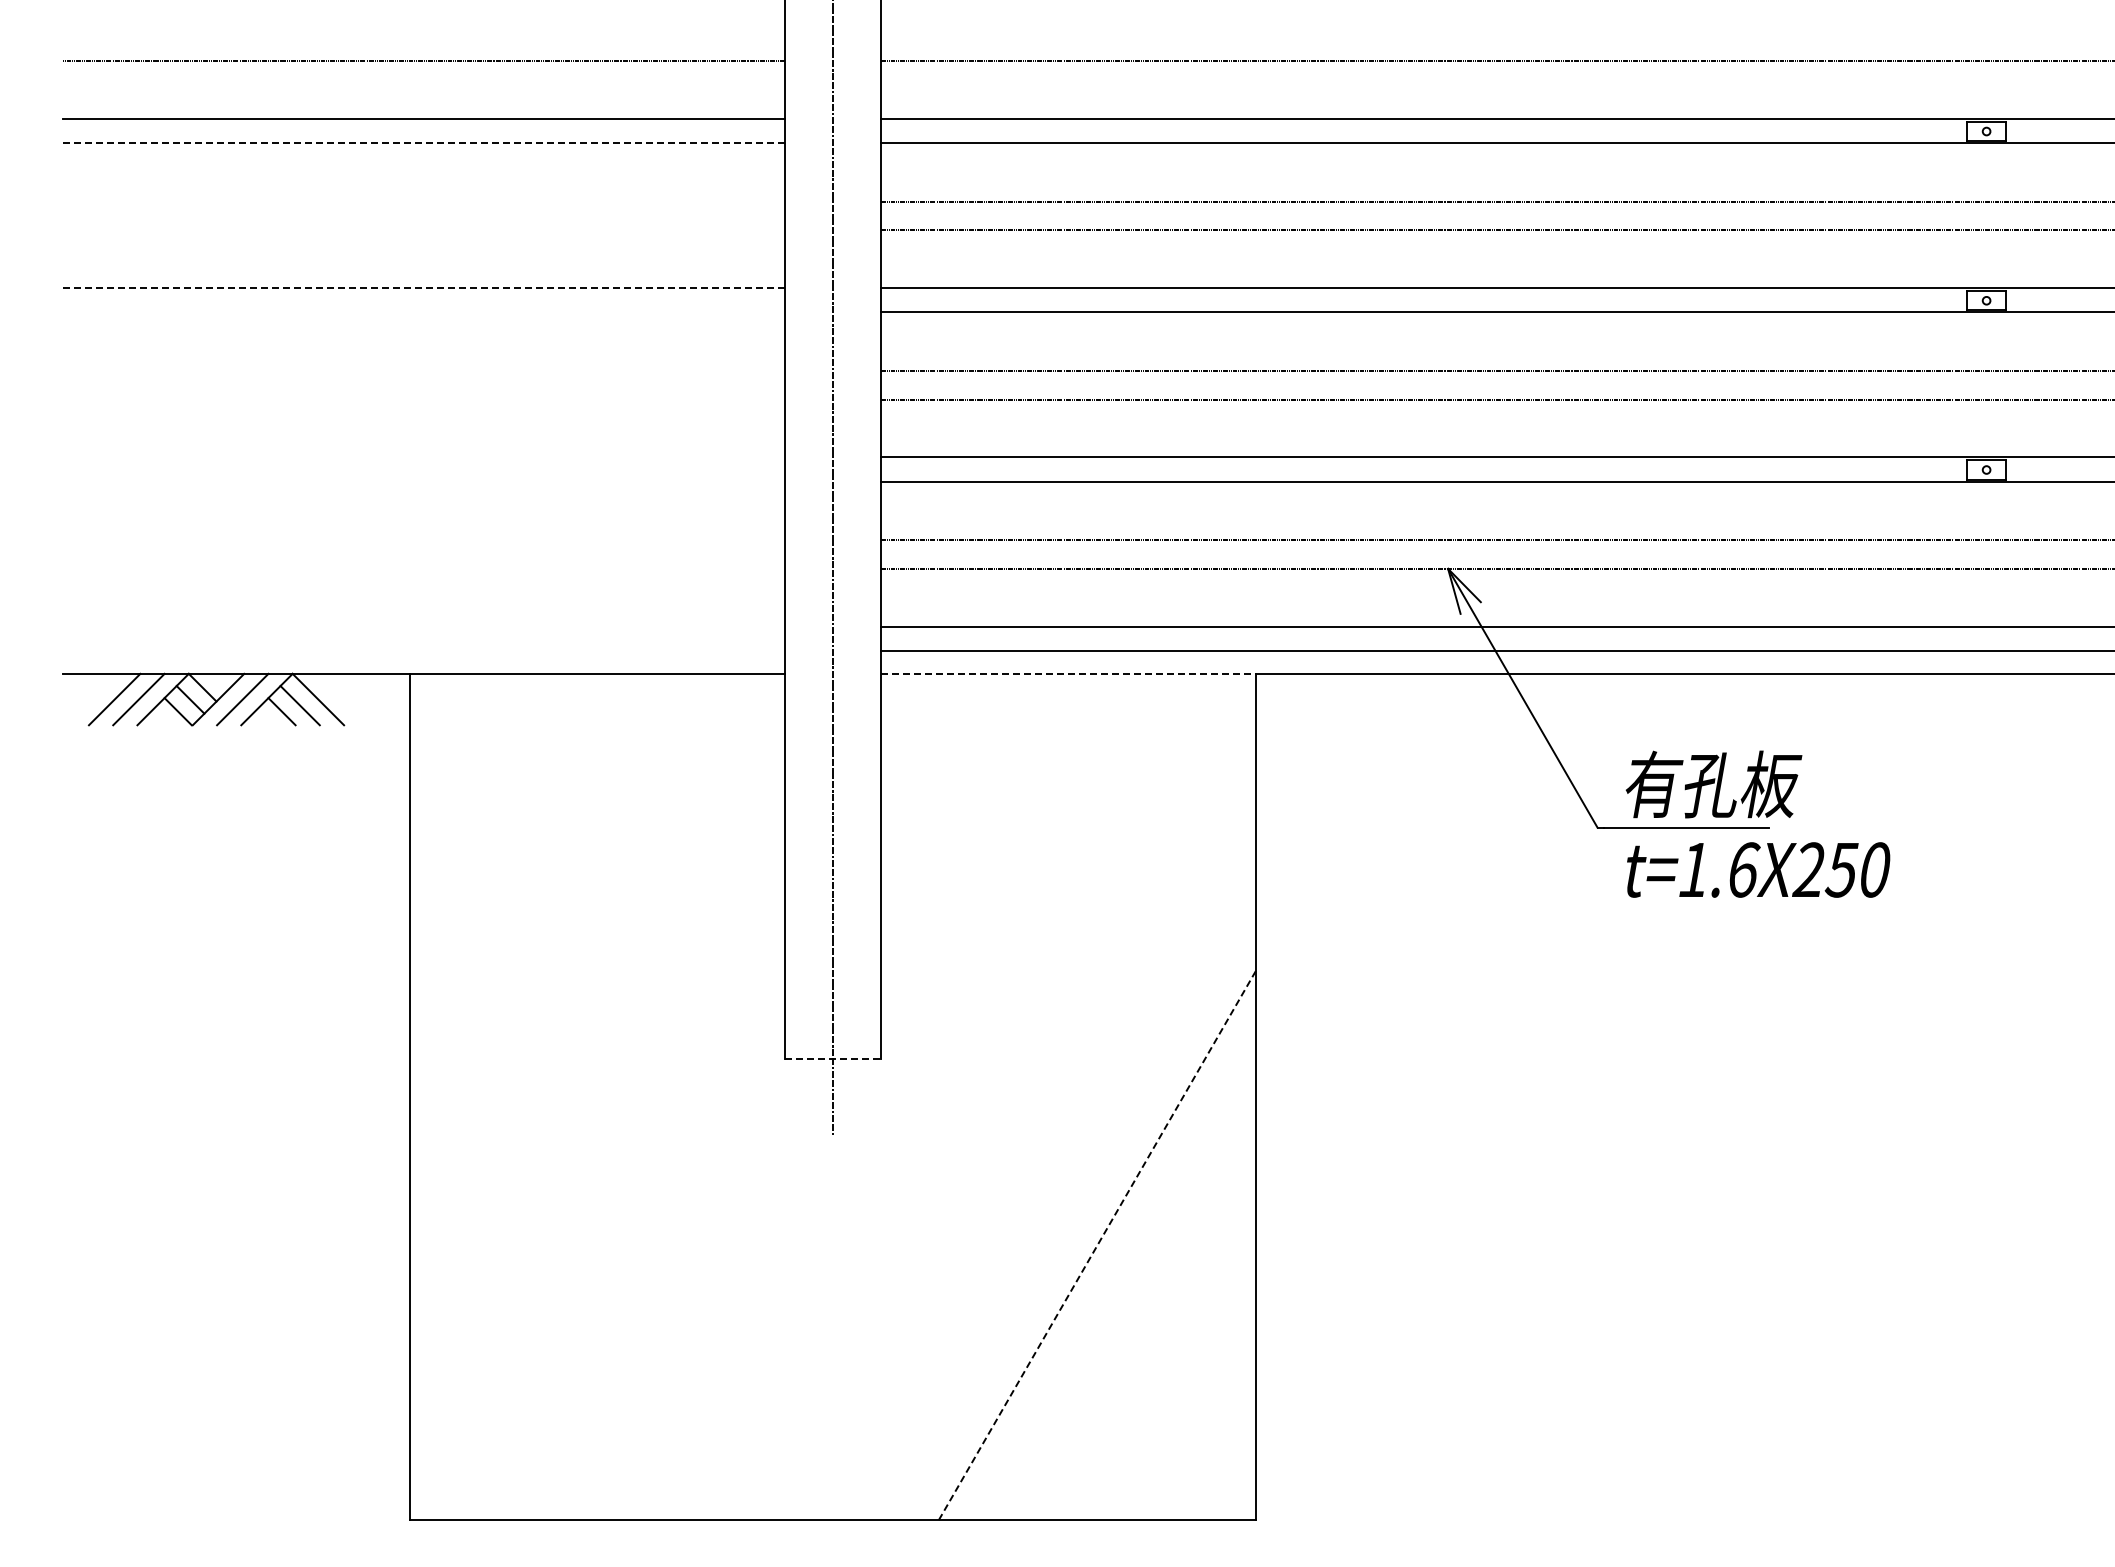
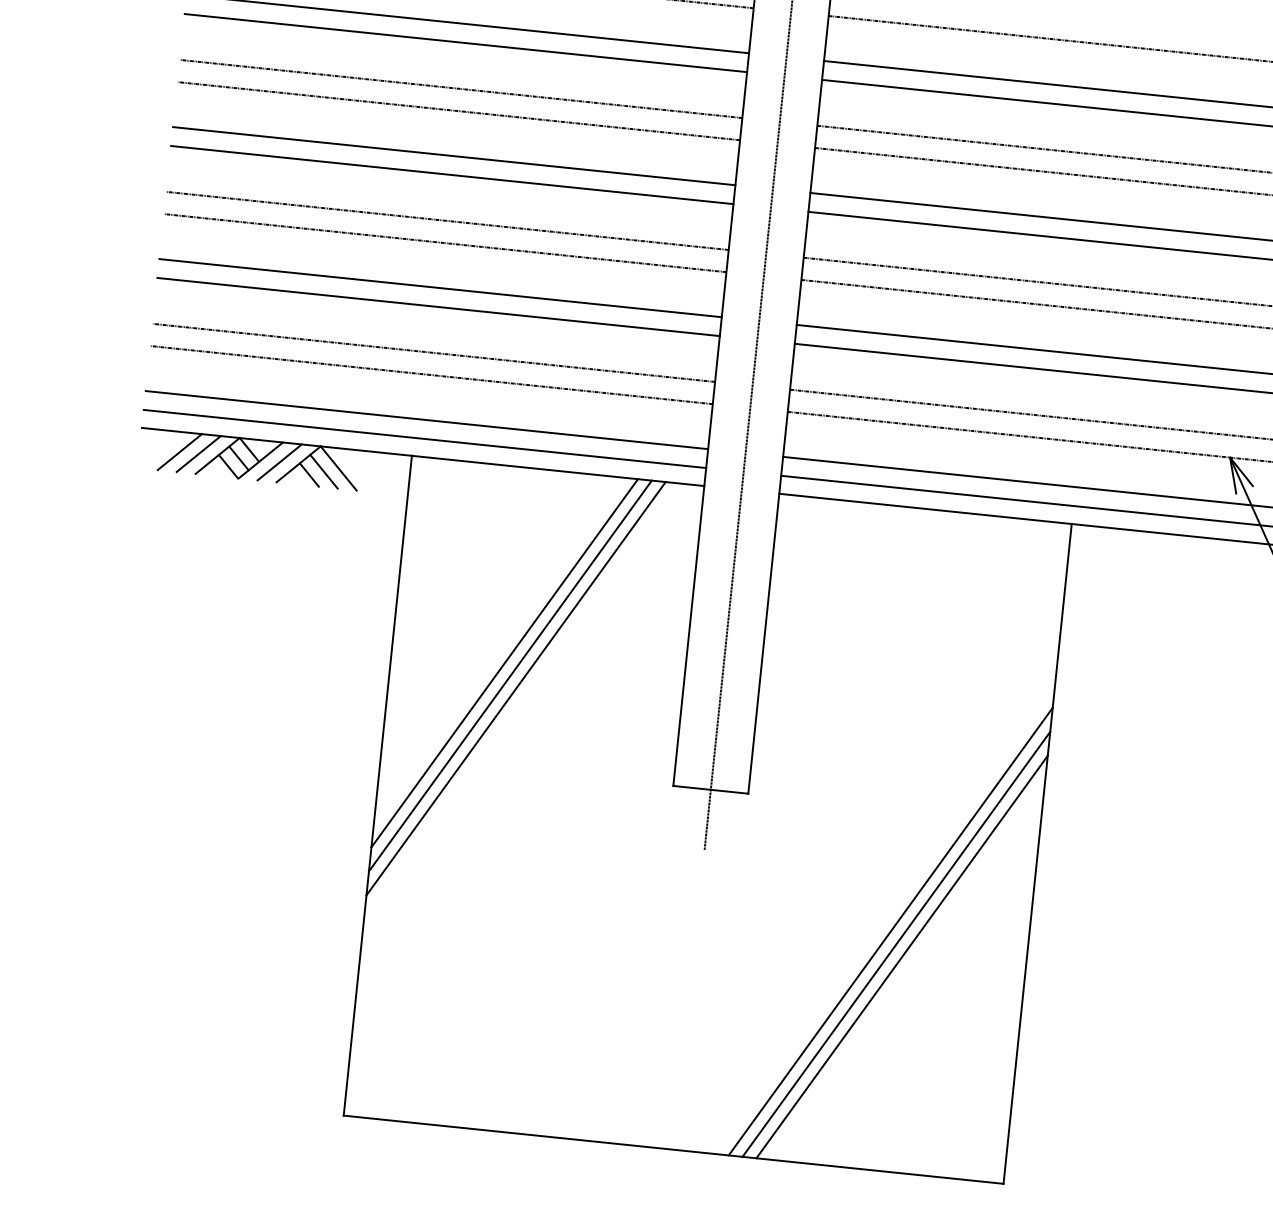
line: (424, 143) -> (466, 43), dashed -> solid
line: (423, 201) -> (460, 88), added
line: (423, 230) -> (458, 111), added
line: (424, 288) -> (454, 156), dashed -> solid
line: (423, 312) -> (451, 175), added
line: (423, 371) -> (447, 221), added
line: (423, 399) -> (444, 243), added
line: (423, 457) -> (440, 288), added
line: (423, 481) -> (438, 306), added
line: (423, 540) -> (433, 352), added
line: (423, 568) -> (431, 374), added
line: (423, 626) -> (426, 420), added
line: (423, 650) -> (424, 438), added
line: (1068, 673) -> (925, 508), dashed -> solid
line: (554, 924) -> (504, 662), added
line: (563, 939) -> (510, 675), added
line: (572, 955) -> (516, 688), added
line: (833, 1058) -> (711, 789), dashed -> solid
line: (1079, 1214) -> (890, 931), added
line: (1088, 1230) -> (896, 944), added
line: (1097, 1245) -> (902, 956), dashed -> solid

